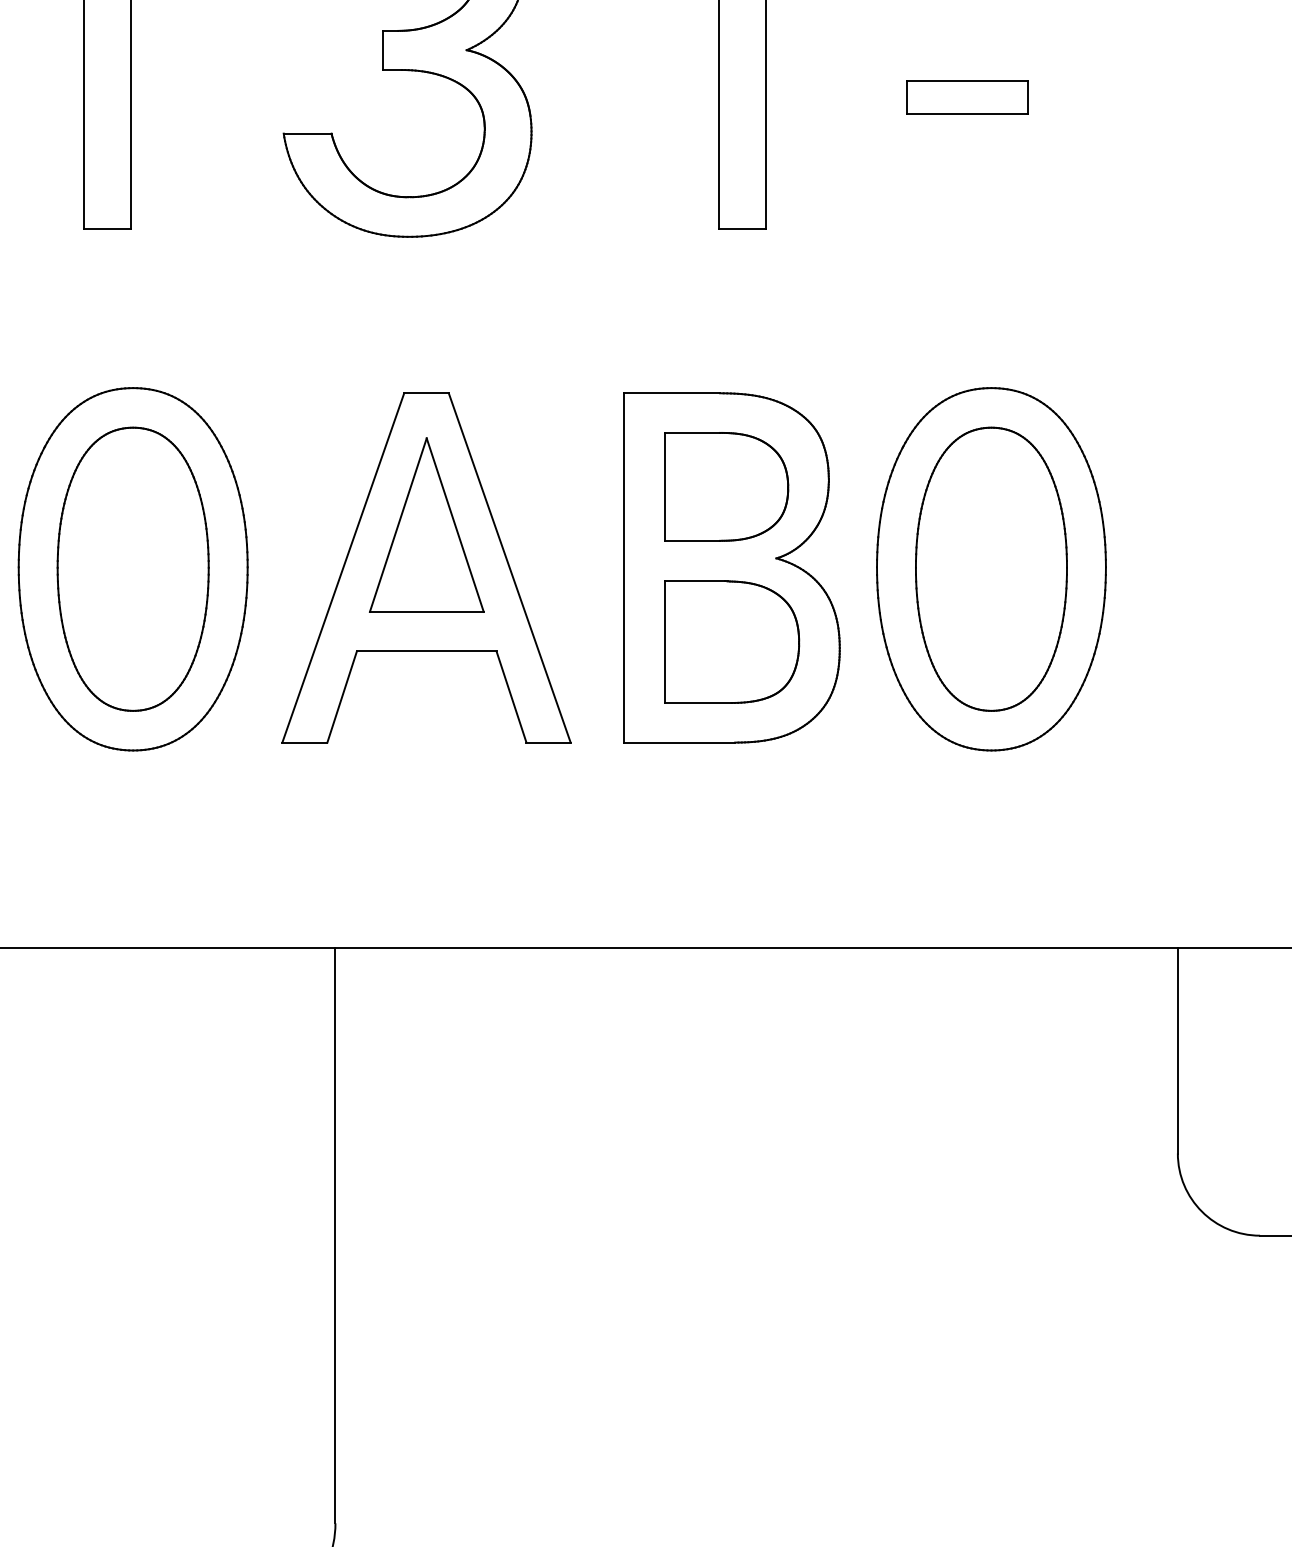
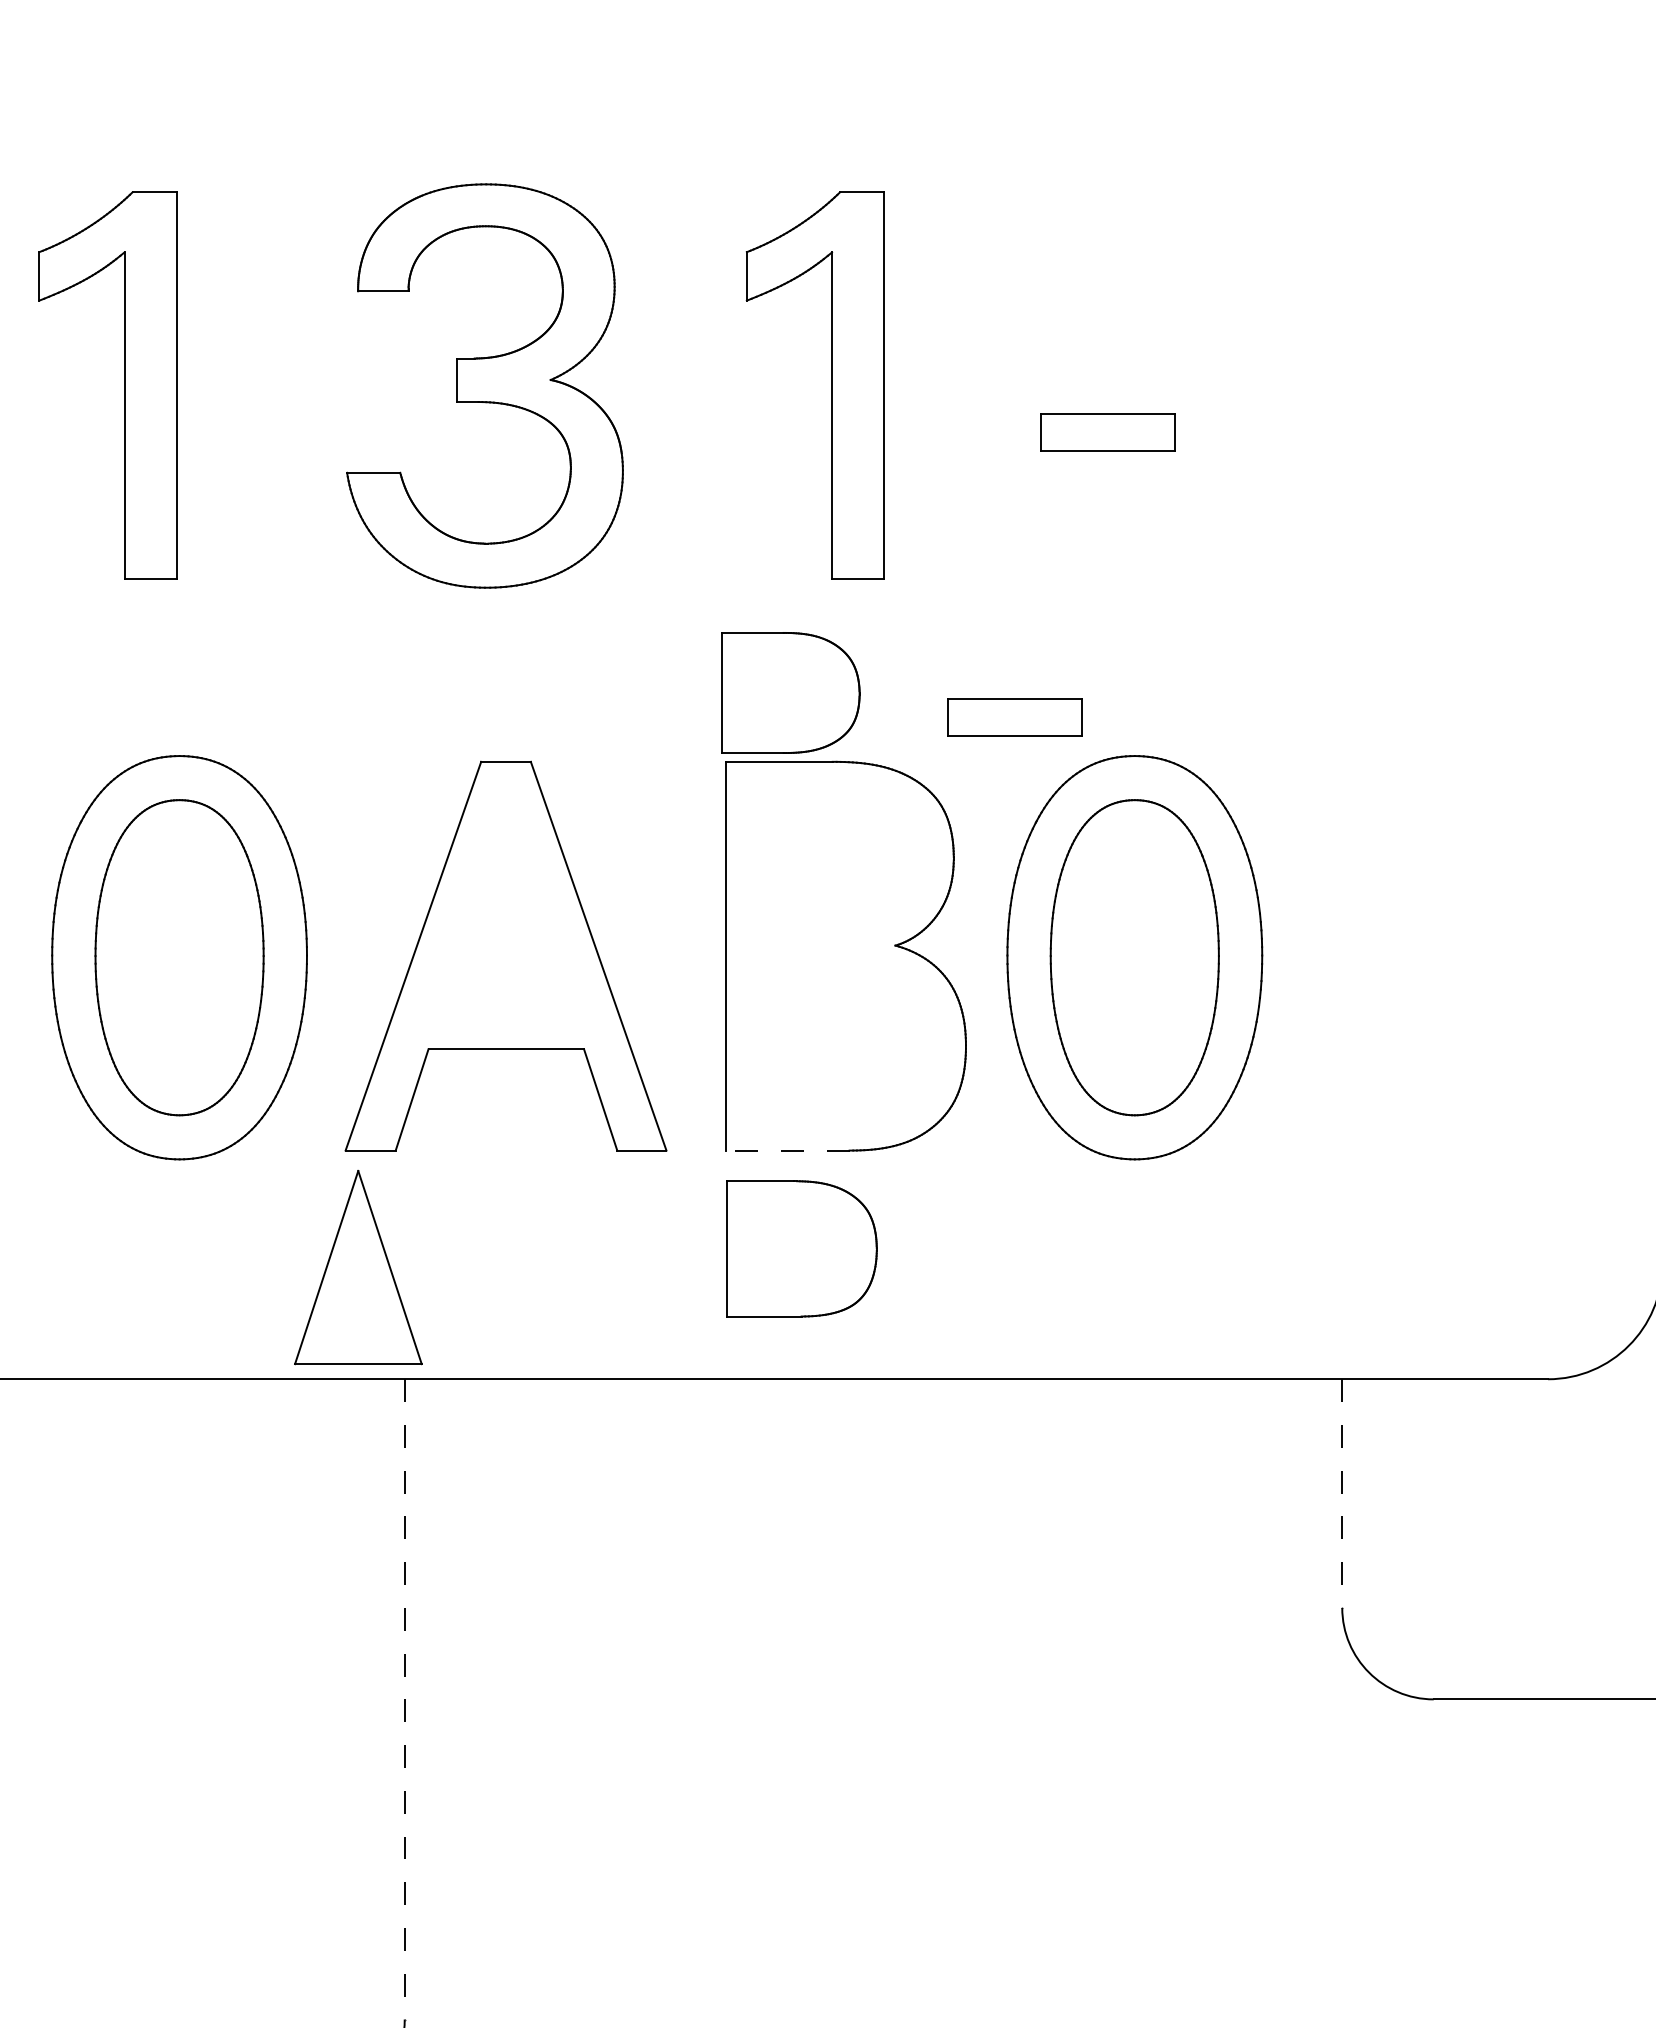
part: (883, 353) -> (1014, 717), added
part: (726, 486) -> (790, 692), moved
part: (426, 525) -> (358, 1267), moved
part: (731, 641) -> (801, 1248), moved
line: (679, 742) -> (787, 1150), solid -> dashed
line: (1178, 1051) -> (1342, 1494), solid -> dashed
line: (335, 1235) -> (404, 1699), solid -> dashed

